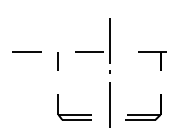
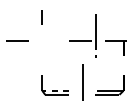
part: (92, 45) -> (82, 35), moved
line: (57, 61) -> (41, 17), moved
line: (75, 114) -> (55, 90), solid -> dashed

